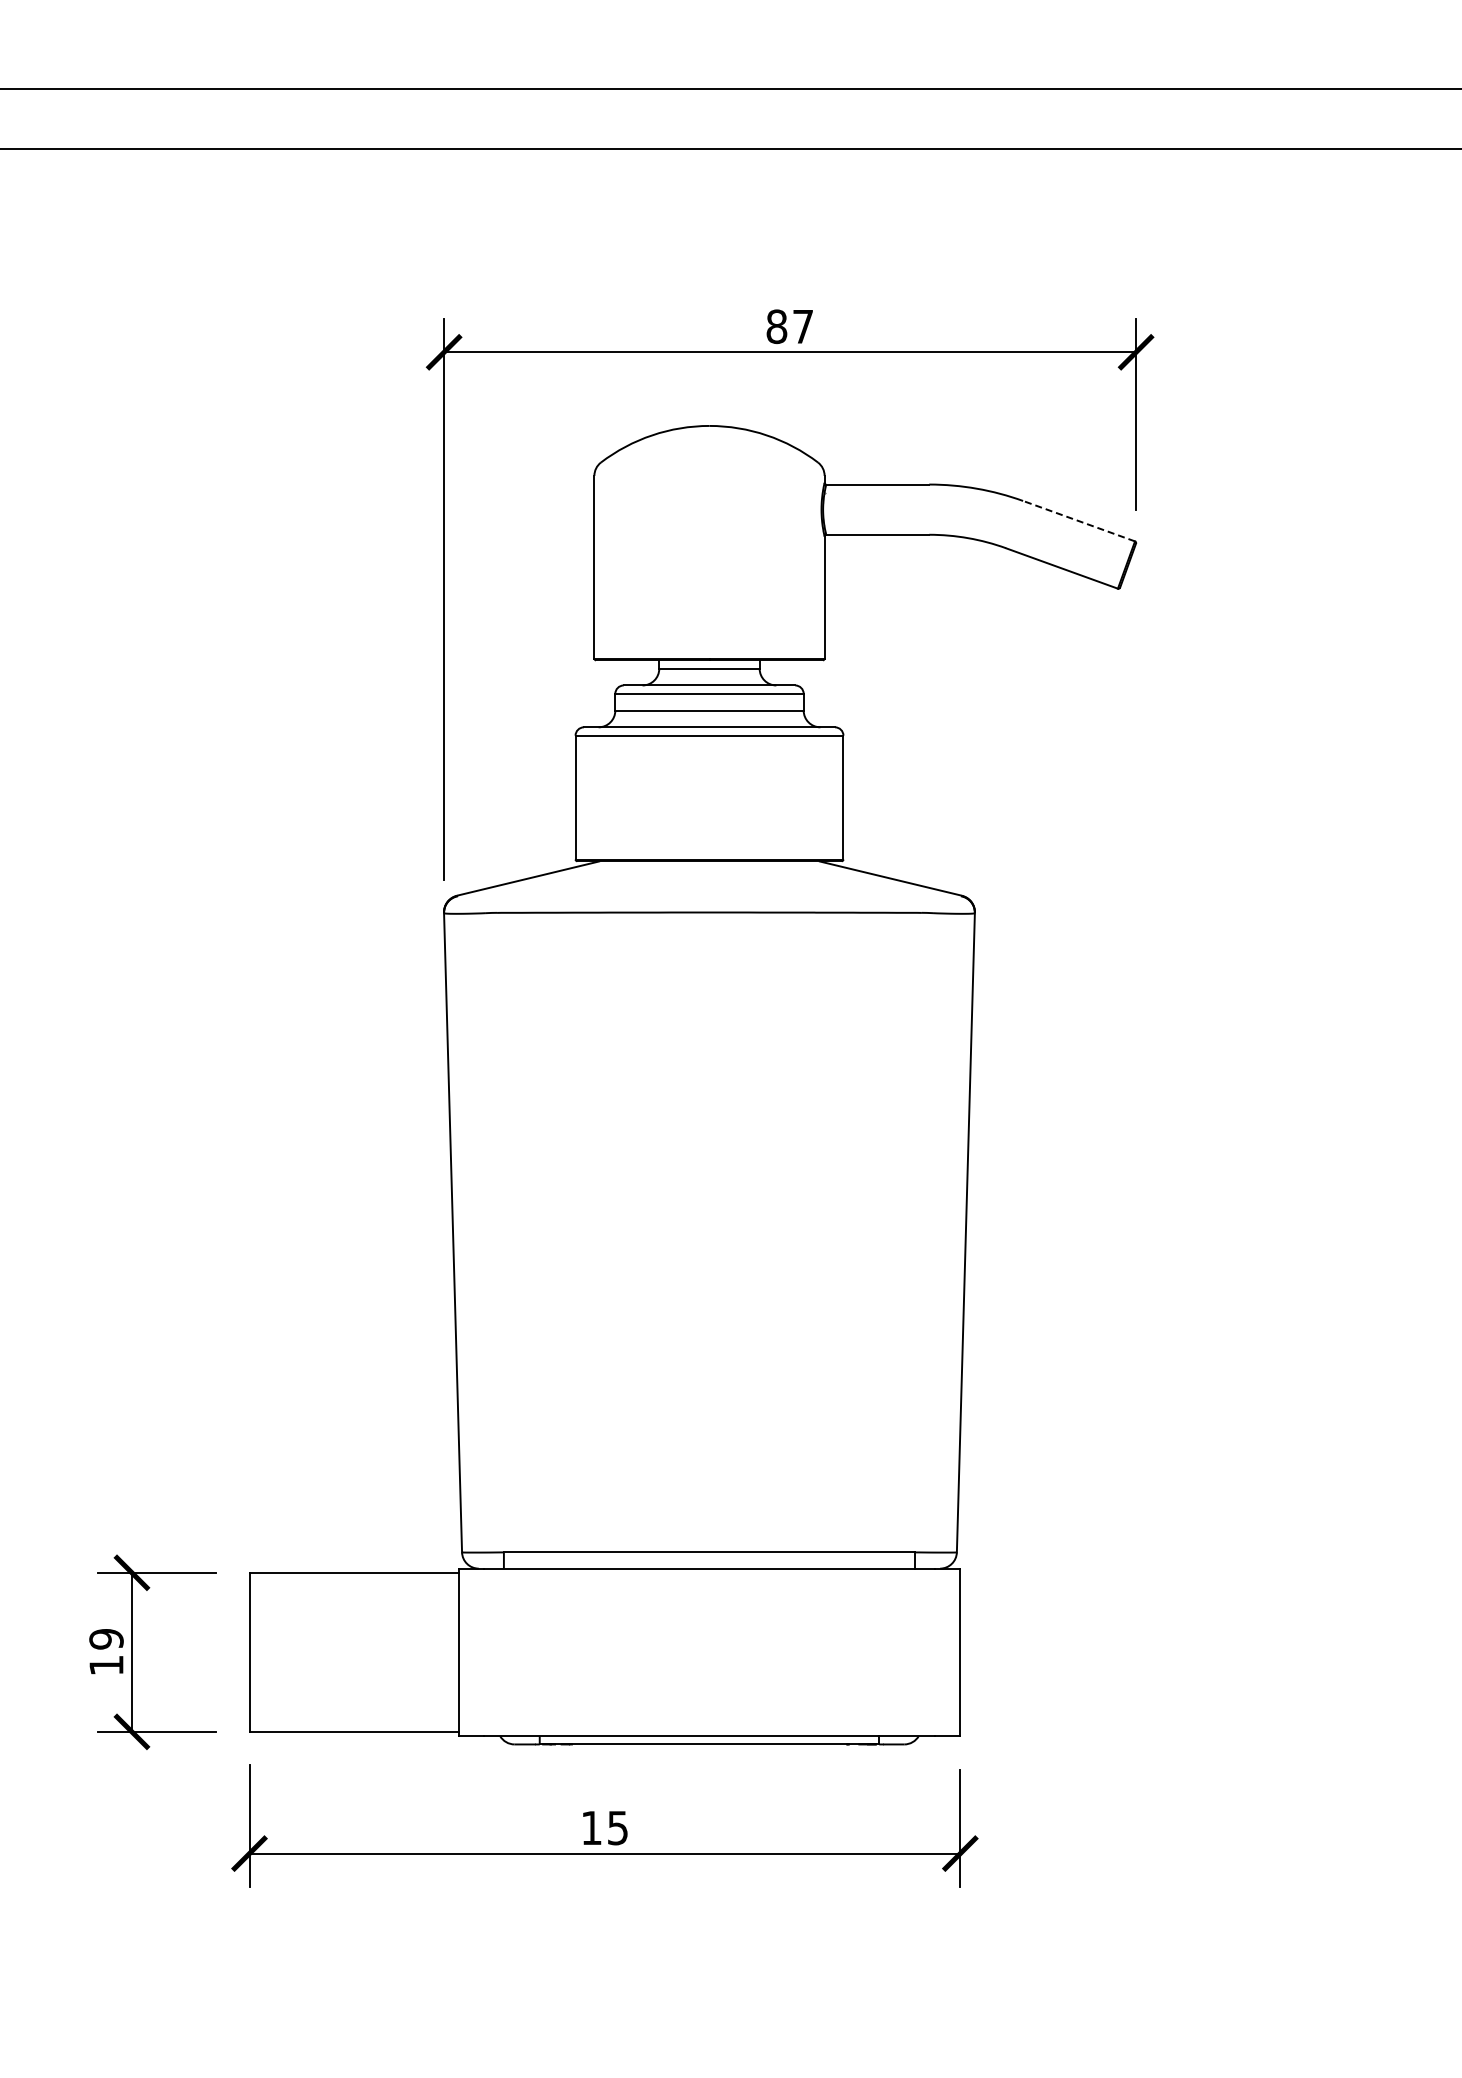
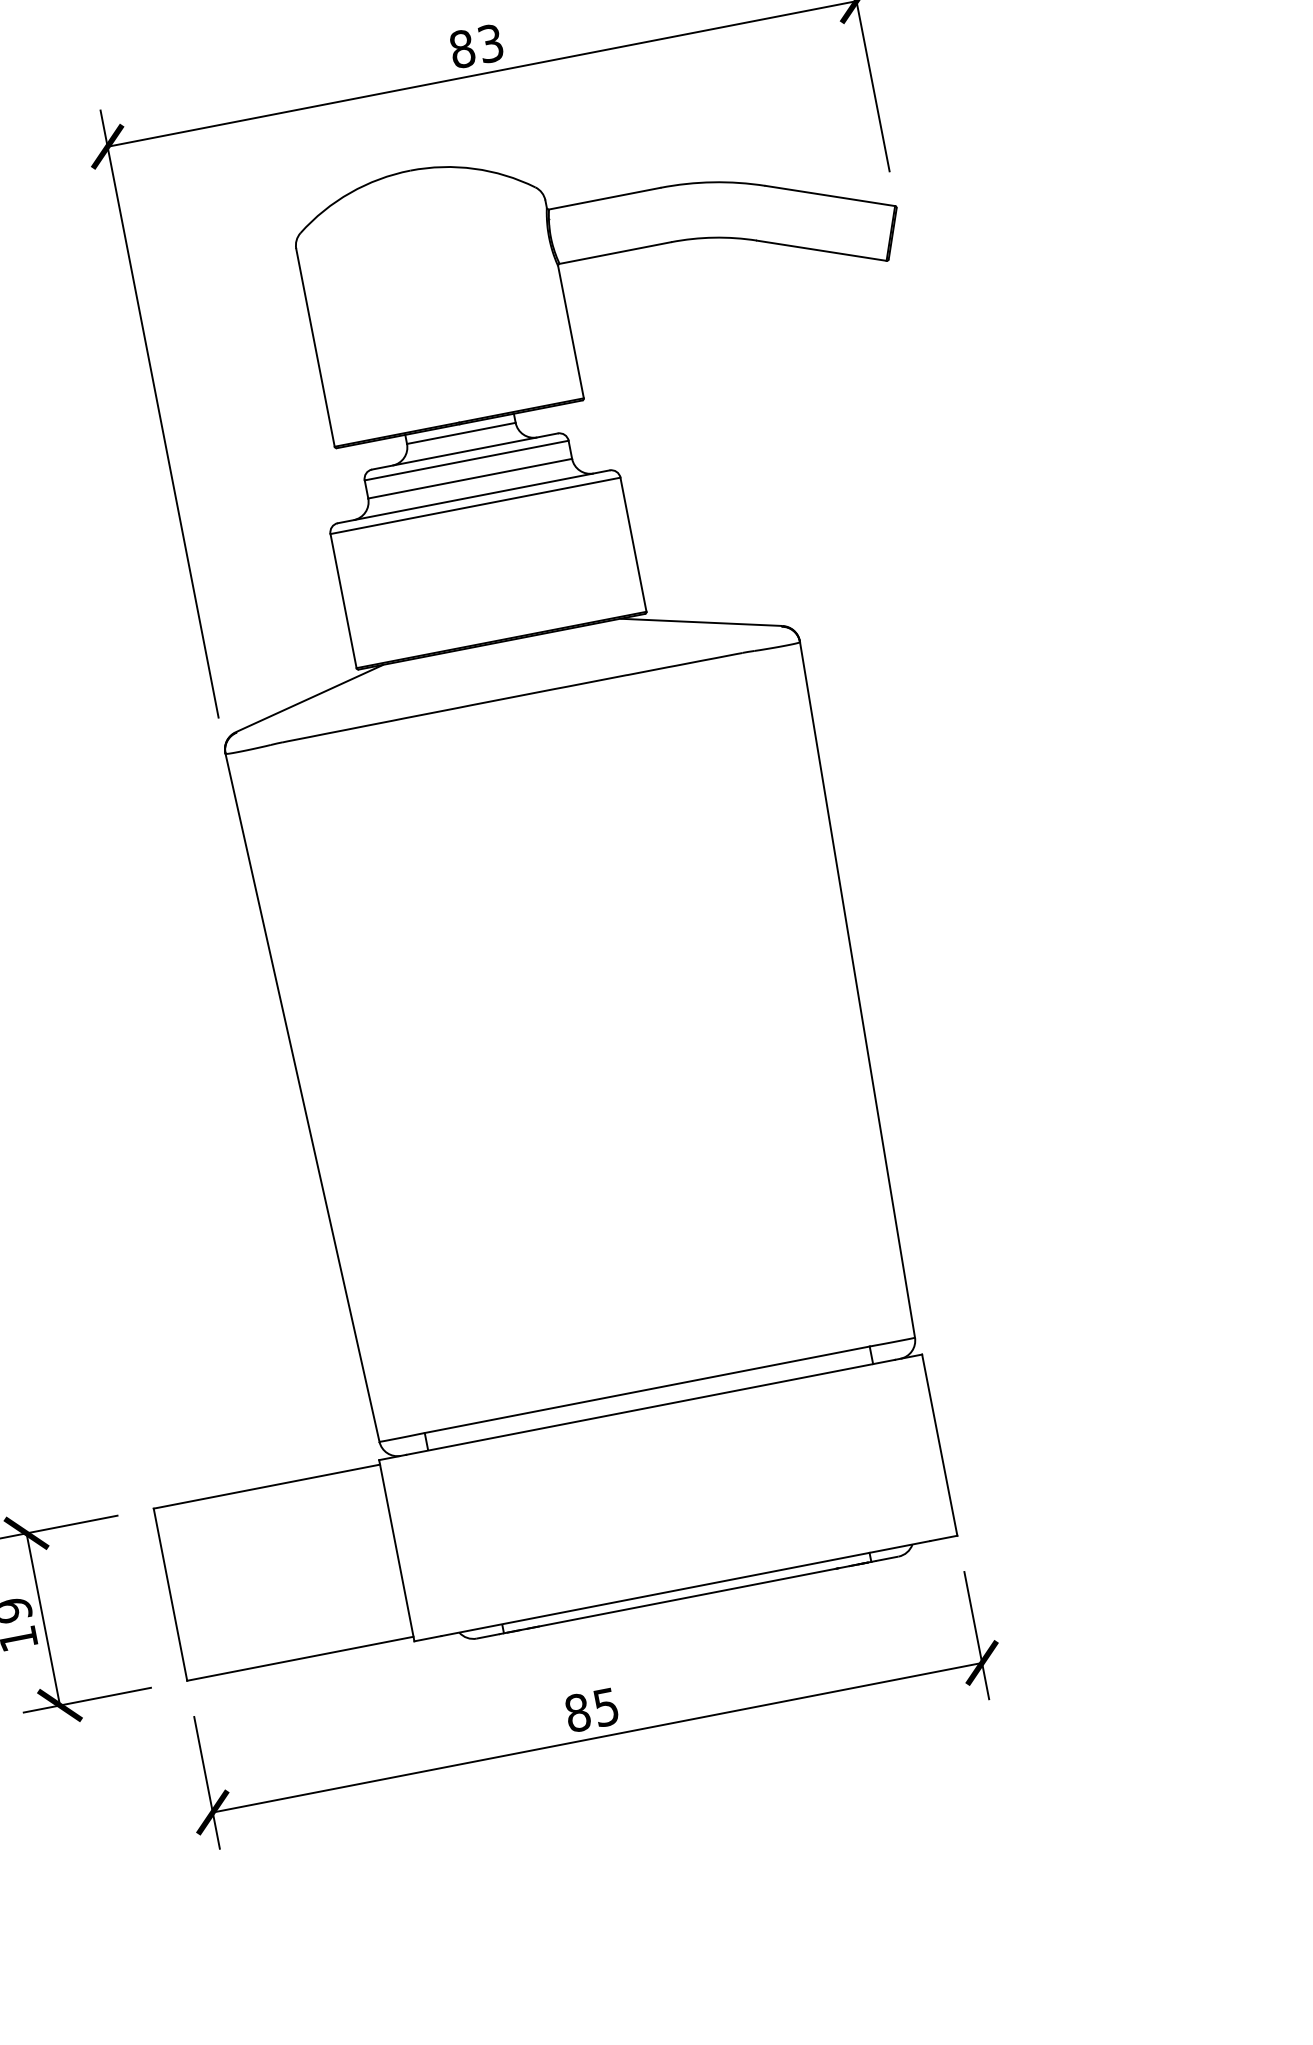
text: (803, 326) -> (491, 43), 87 -> 83
line: (1079, 521) -> (830, 196), dashed -> solid
text: (591, 1827) -> (577, 1712), 15 -> 85

